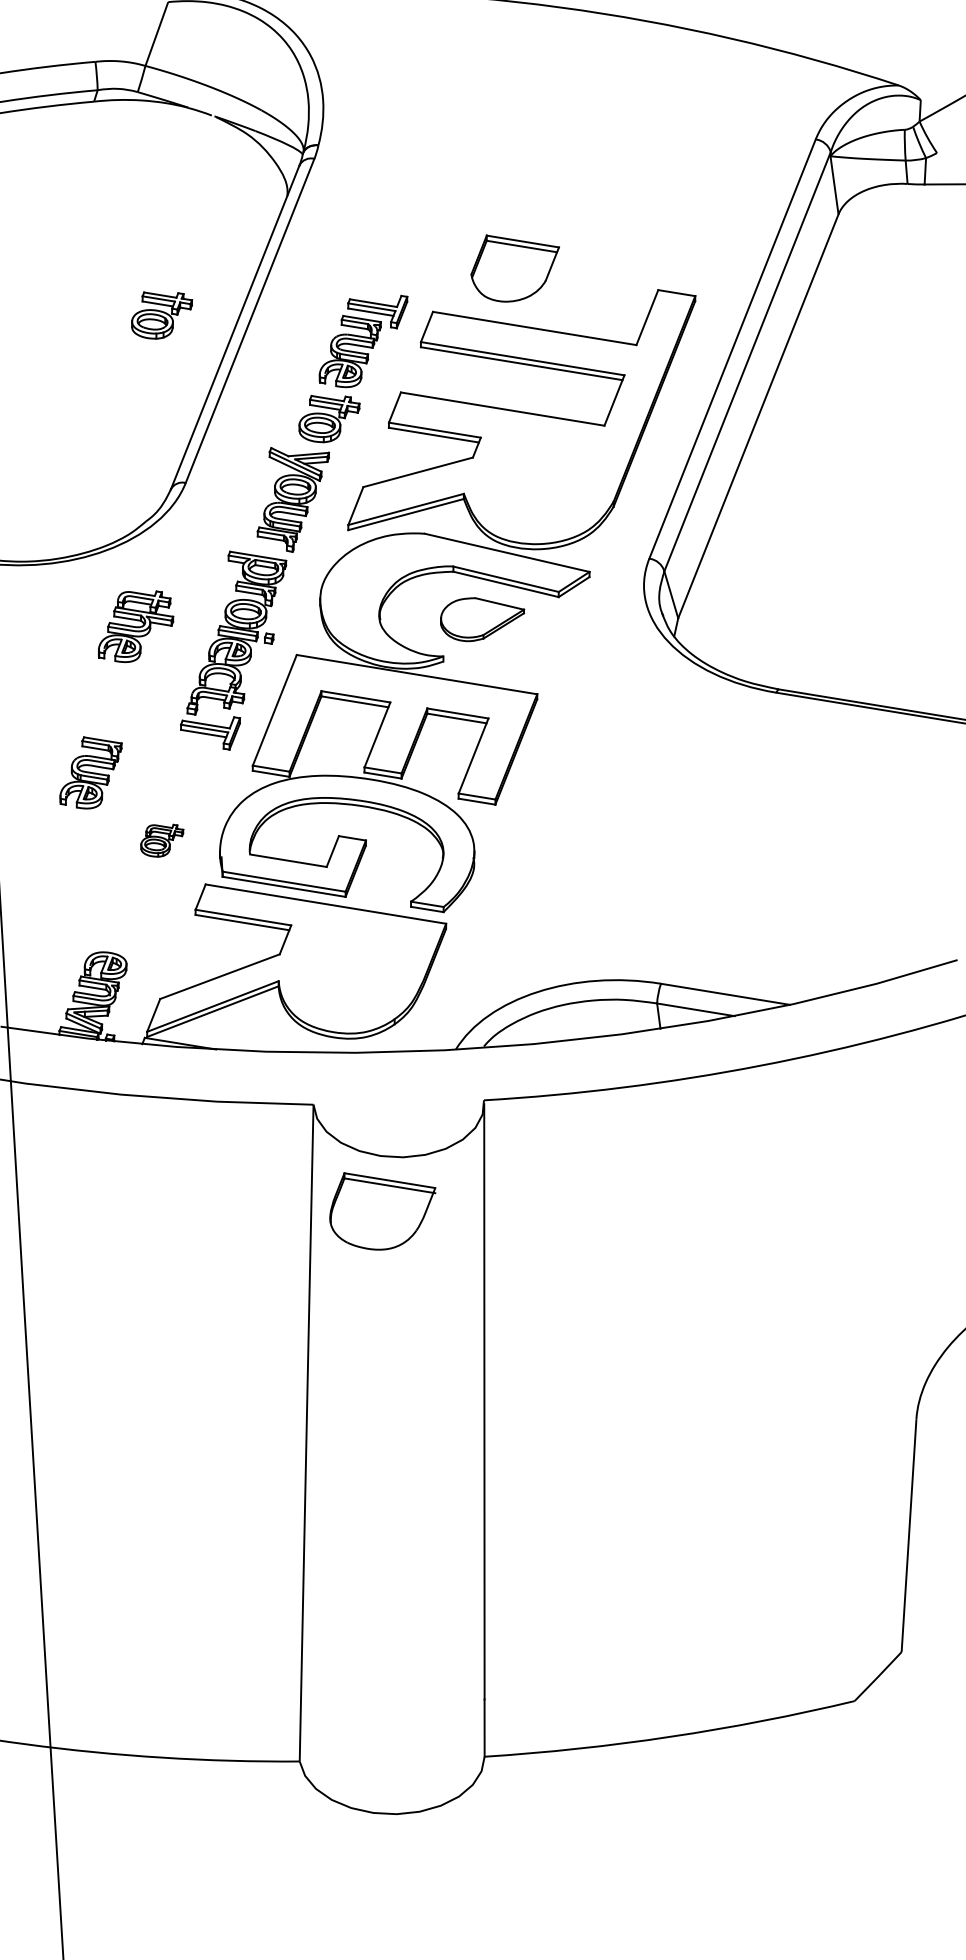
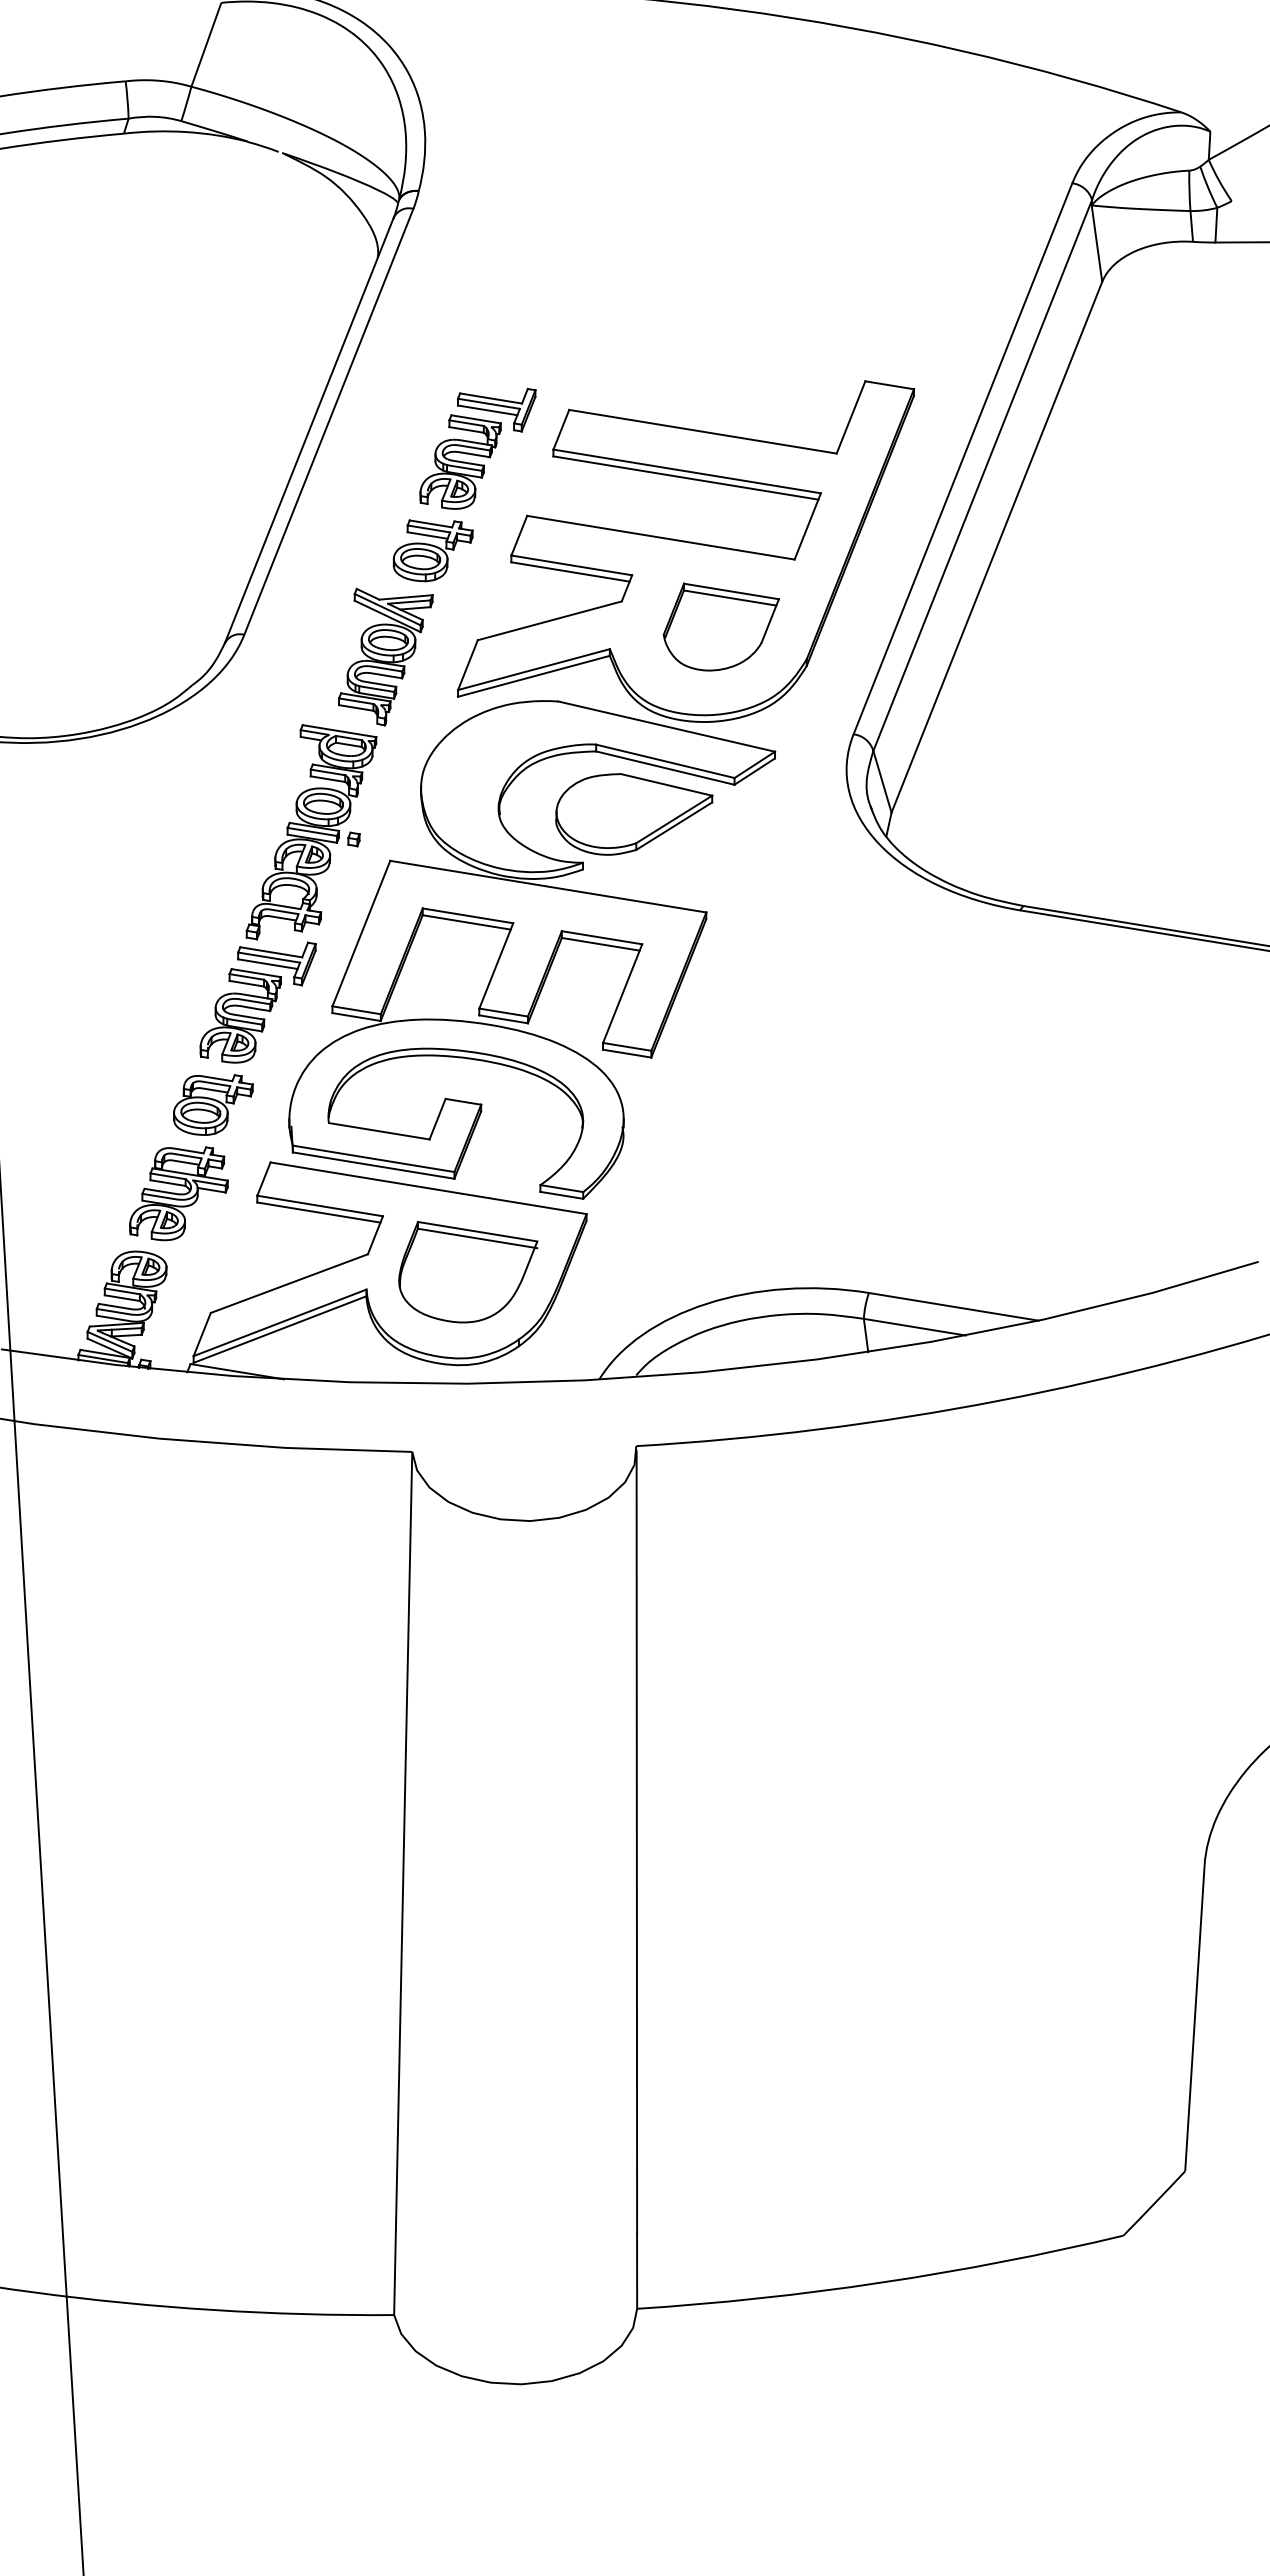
part: (514, 268) -> (720, 626), moved
part: (161, 315) -> (212, 414), removed
part: (482, 619) -> (634, 814), size x1.43
part: (135, 626) -> (178, 1193), moved
part: (90, 772) -> (240, 1015), moved
part: (162, 840) -> (213, 1104), size x1.43
part: (382, 1211) -> (468, 1272), moved

